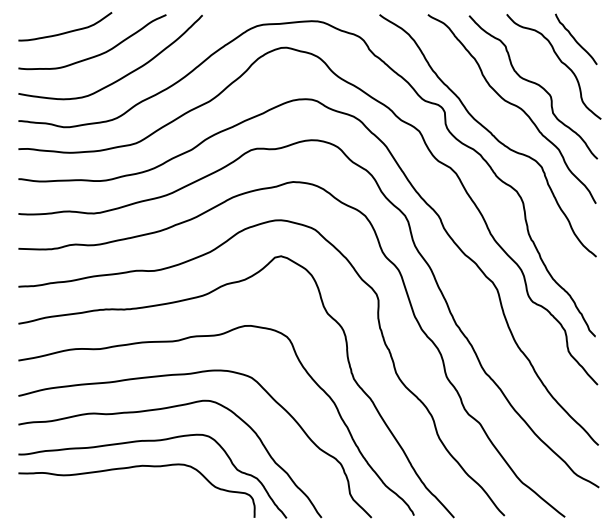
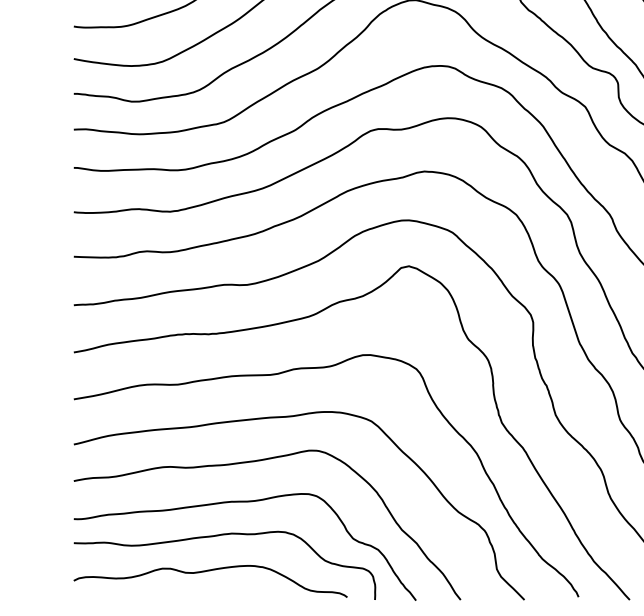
curve: (125, 495) -> (210, 571), added

